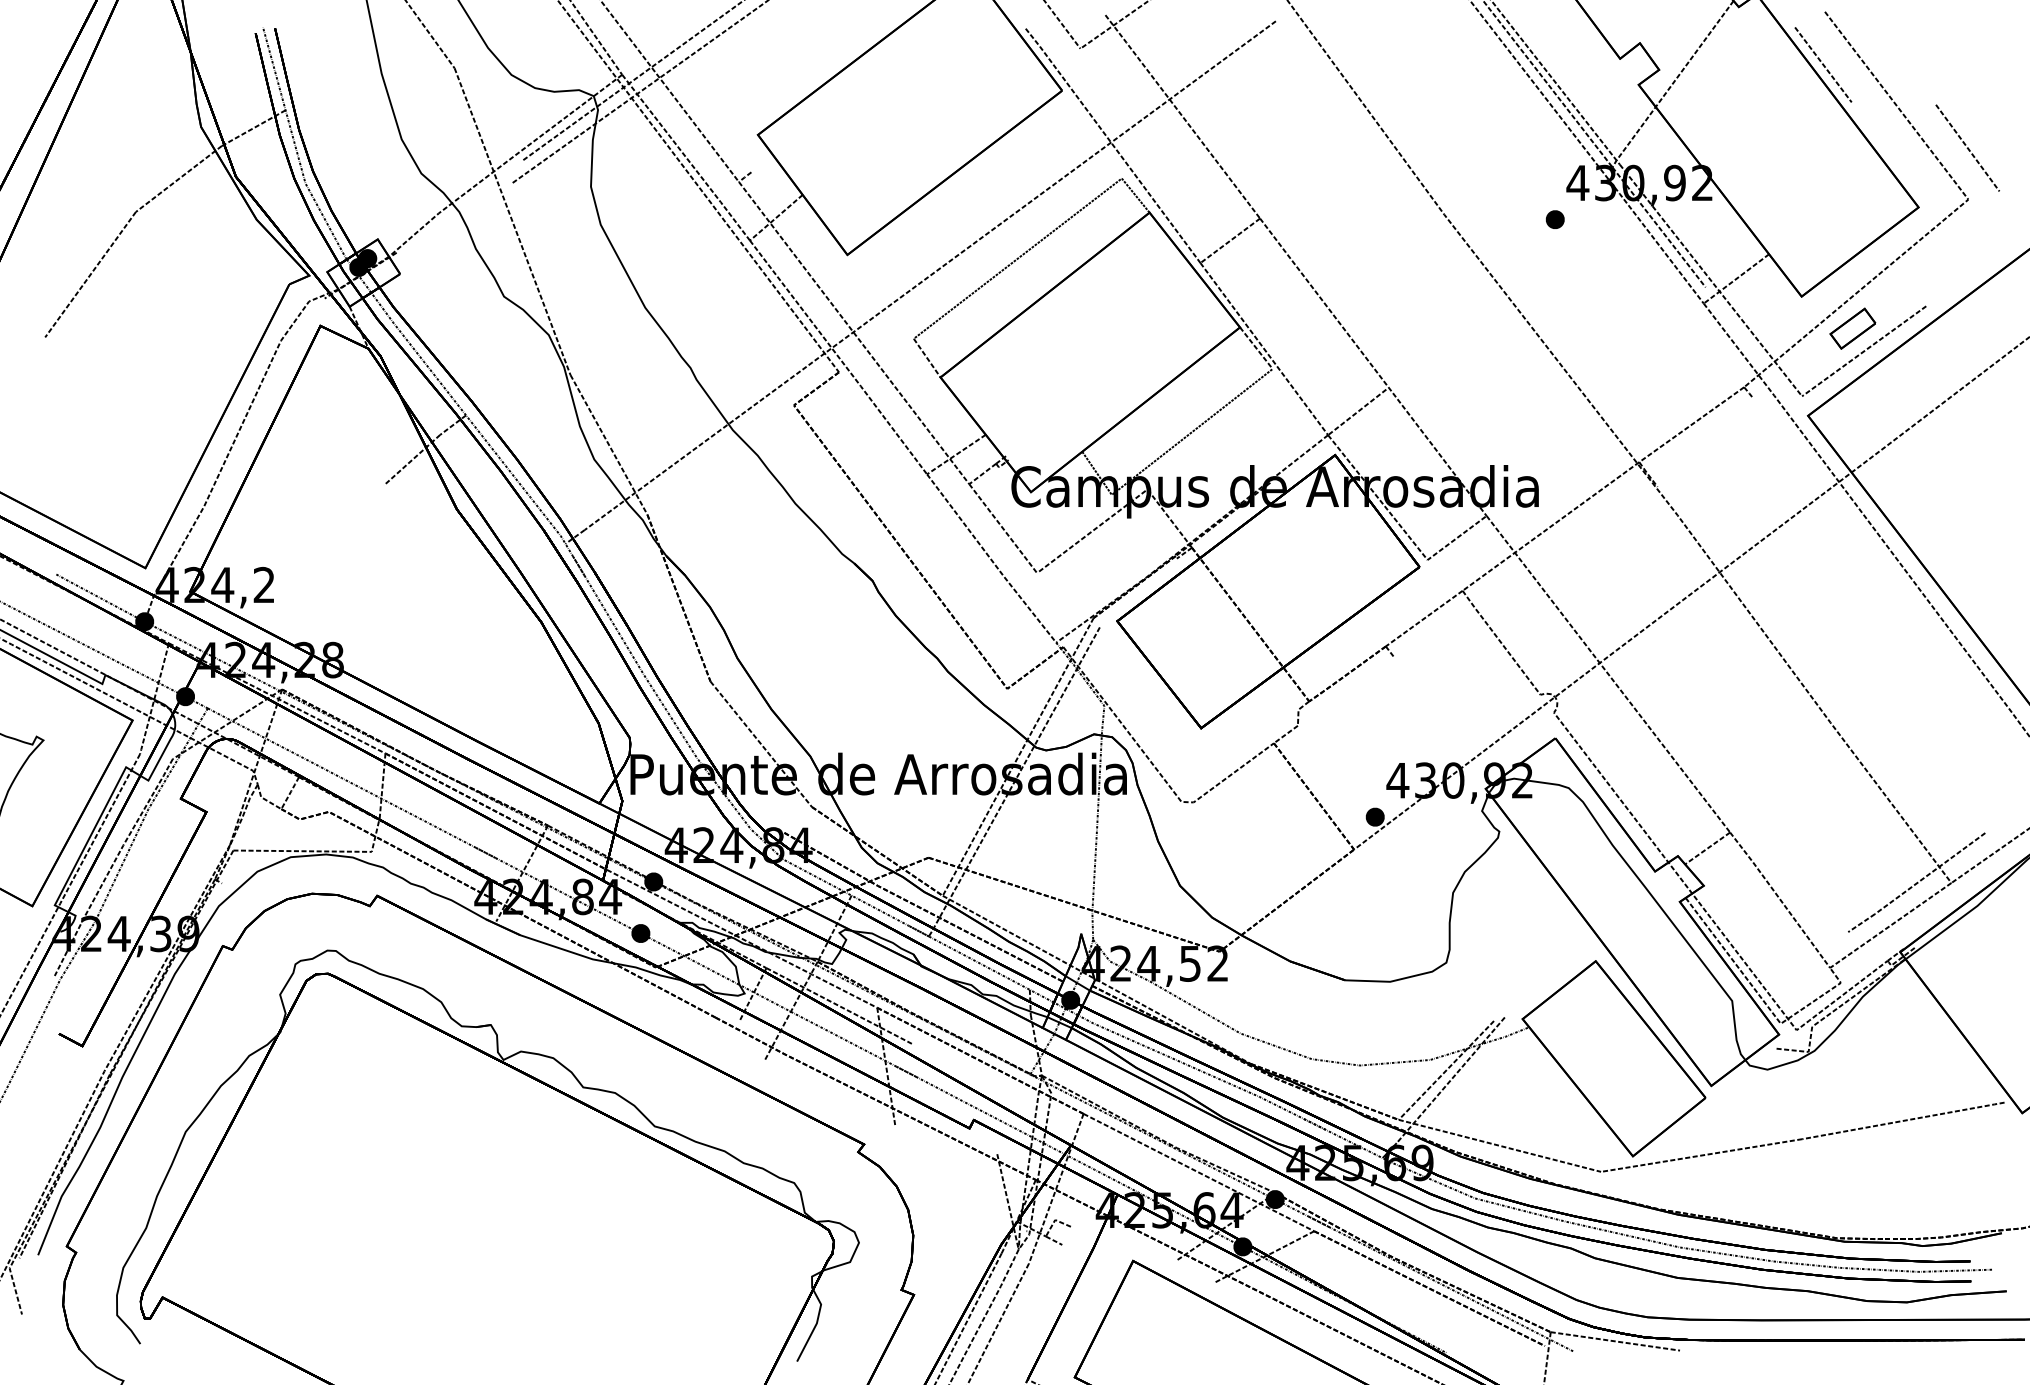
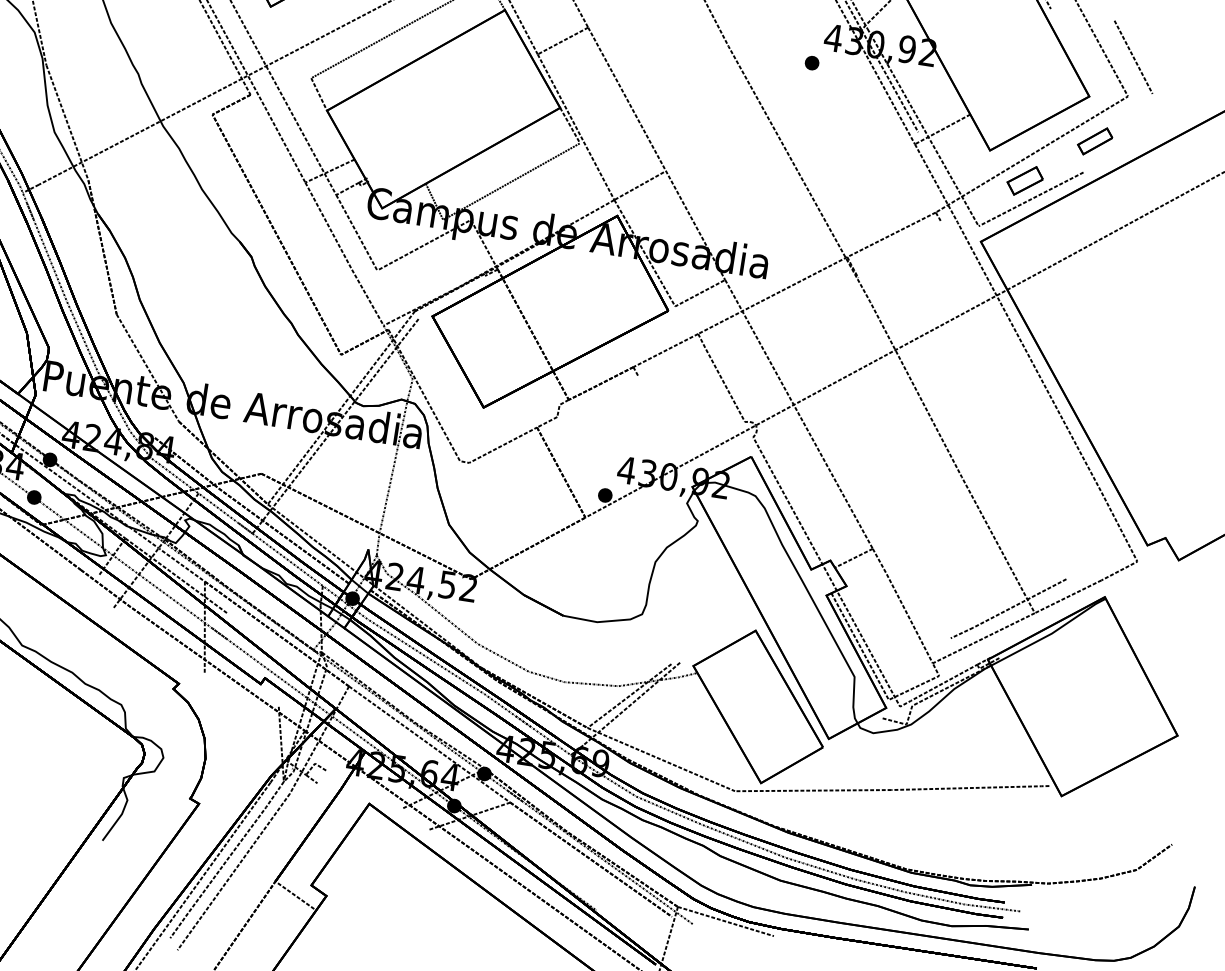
part: (1934, 263) -> (1094, 140), added

